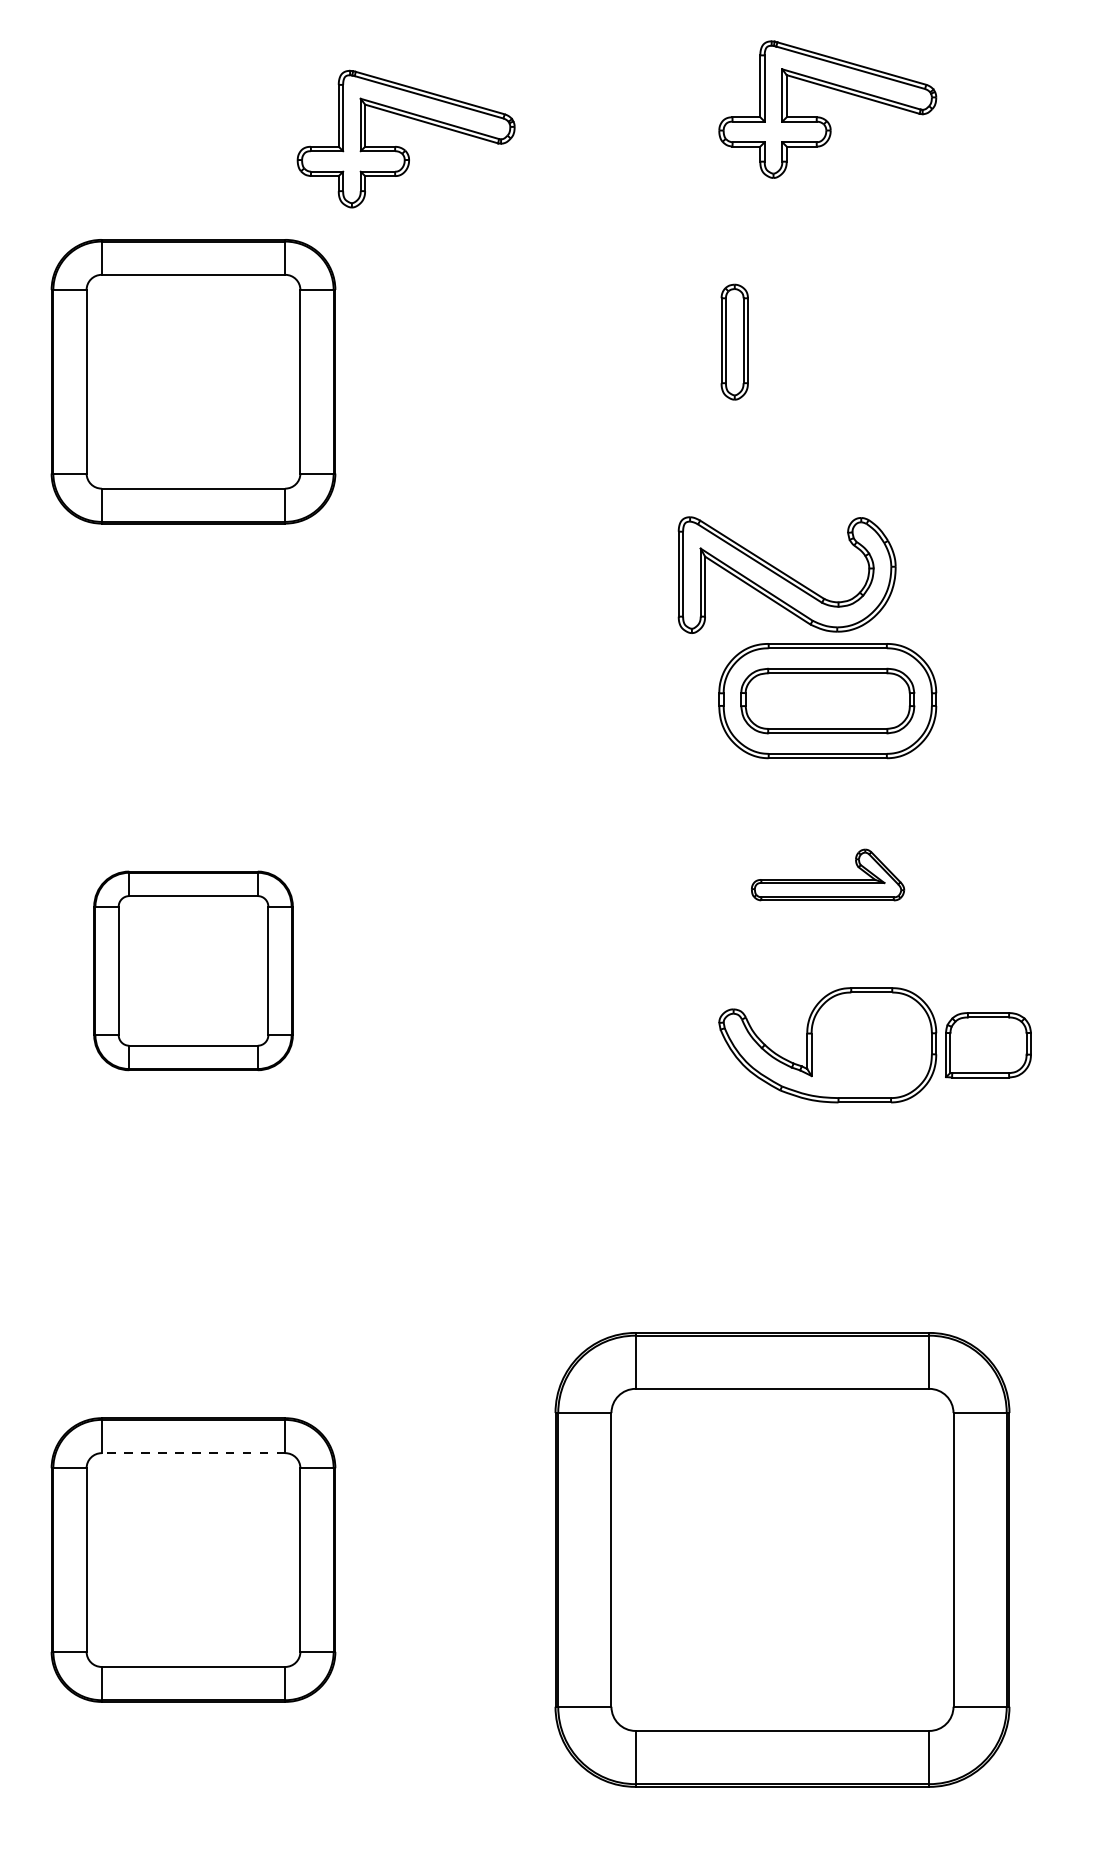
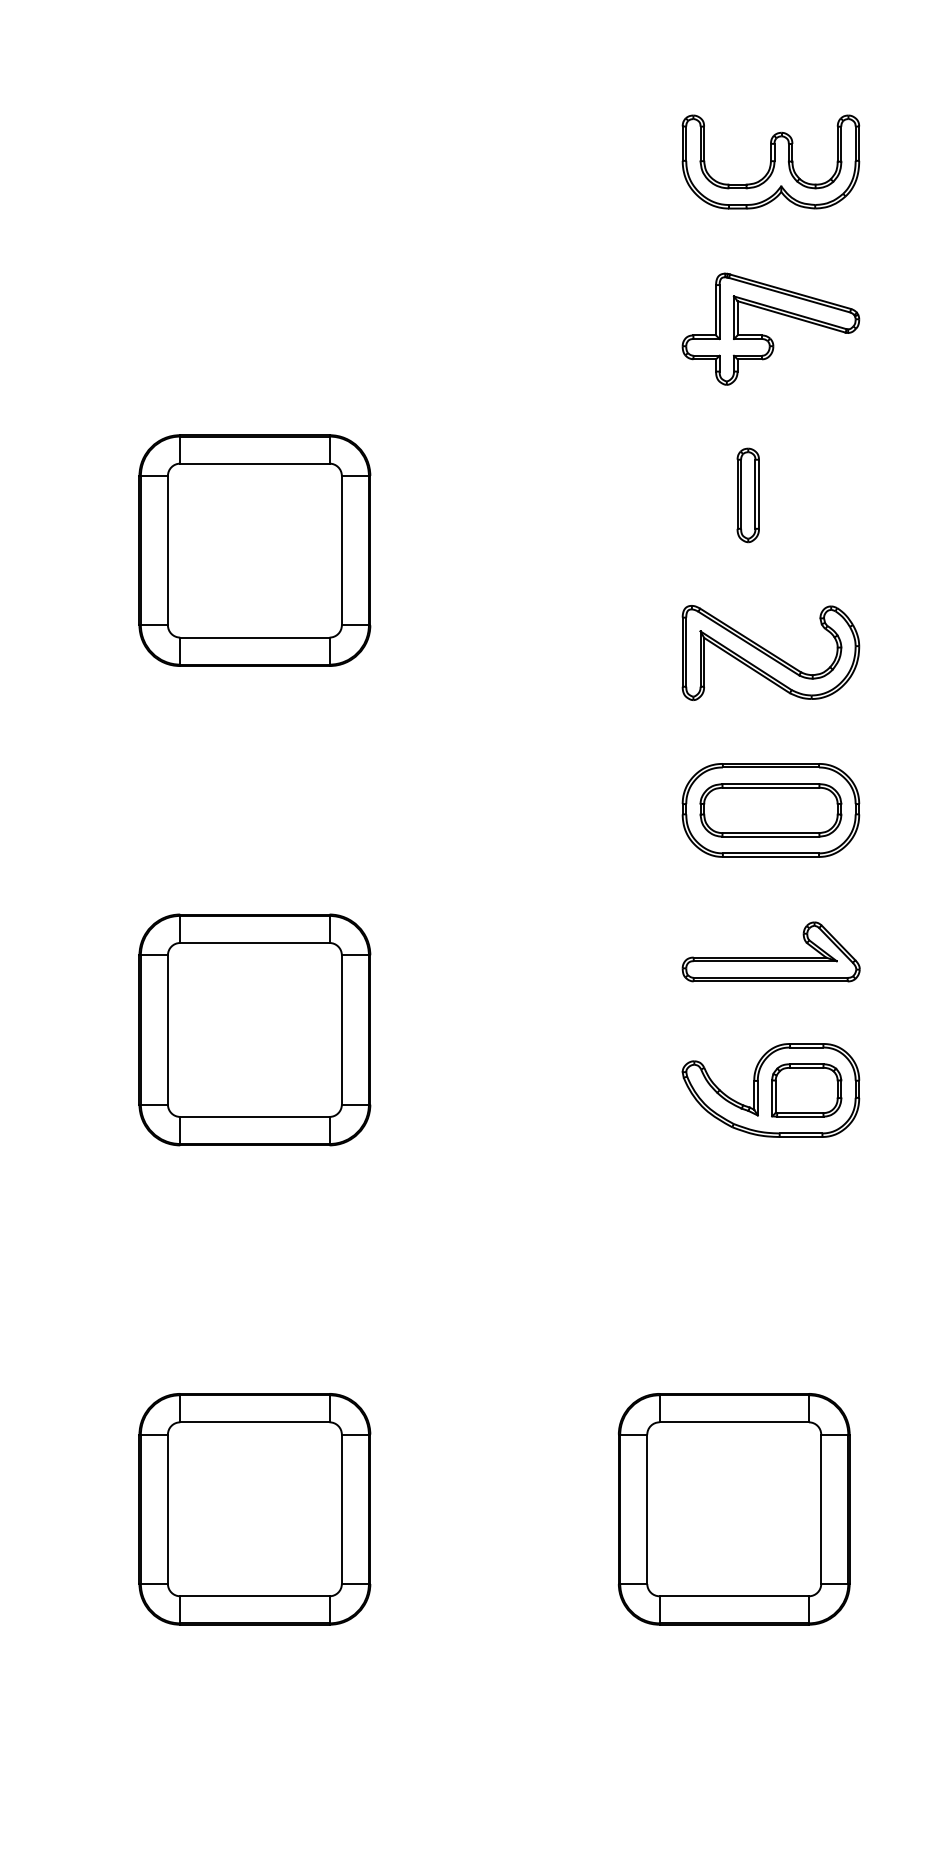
part: (401, 146) -> (424, 359), removed
part: (733, 342) -> (747, 495), moved
part: (786, 574) -> (770, 652), moved
part: (827, 874) -> (770, 951), size x1.43
part: (193, 970) -> (254, 1029), size x1.43
part: (988, 1045) -> (806, 1090), moved
line: (193, 1453) -> (254, 1422), dashed -> solid
part: (782, 1560) -> (734, 1509), size x0.62

